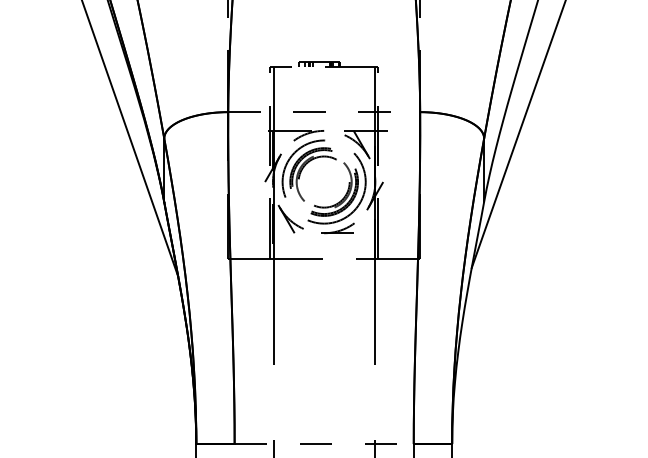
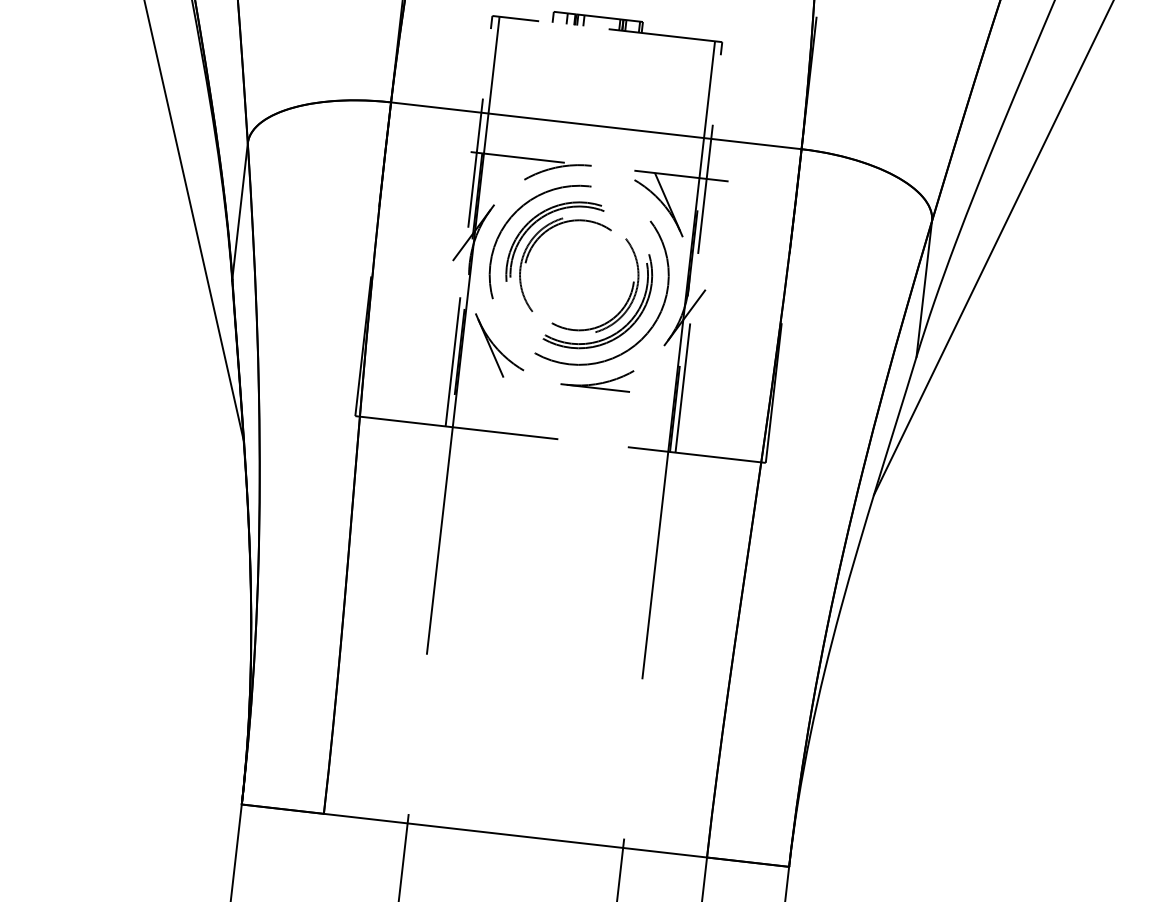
line: (324, 112) -> (596, 126), dashed -> solid
line: (324, 444) -> (515, 836), dashed -> solid

